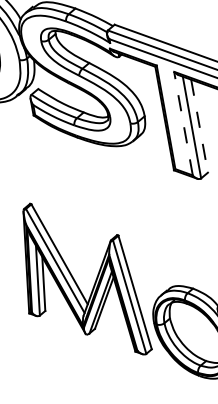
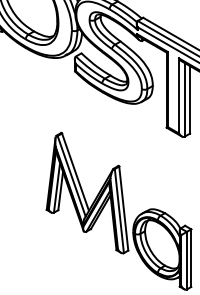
line: (184, 124) -> (179, 96), dashed -> solid
line: (200, 125) -> (190, 99), dashed -> solid

